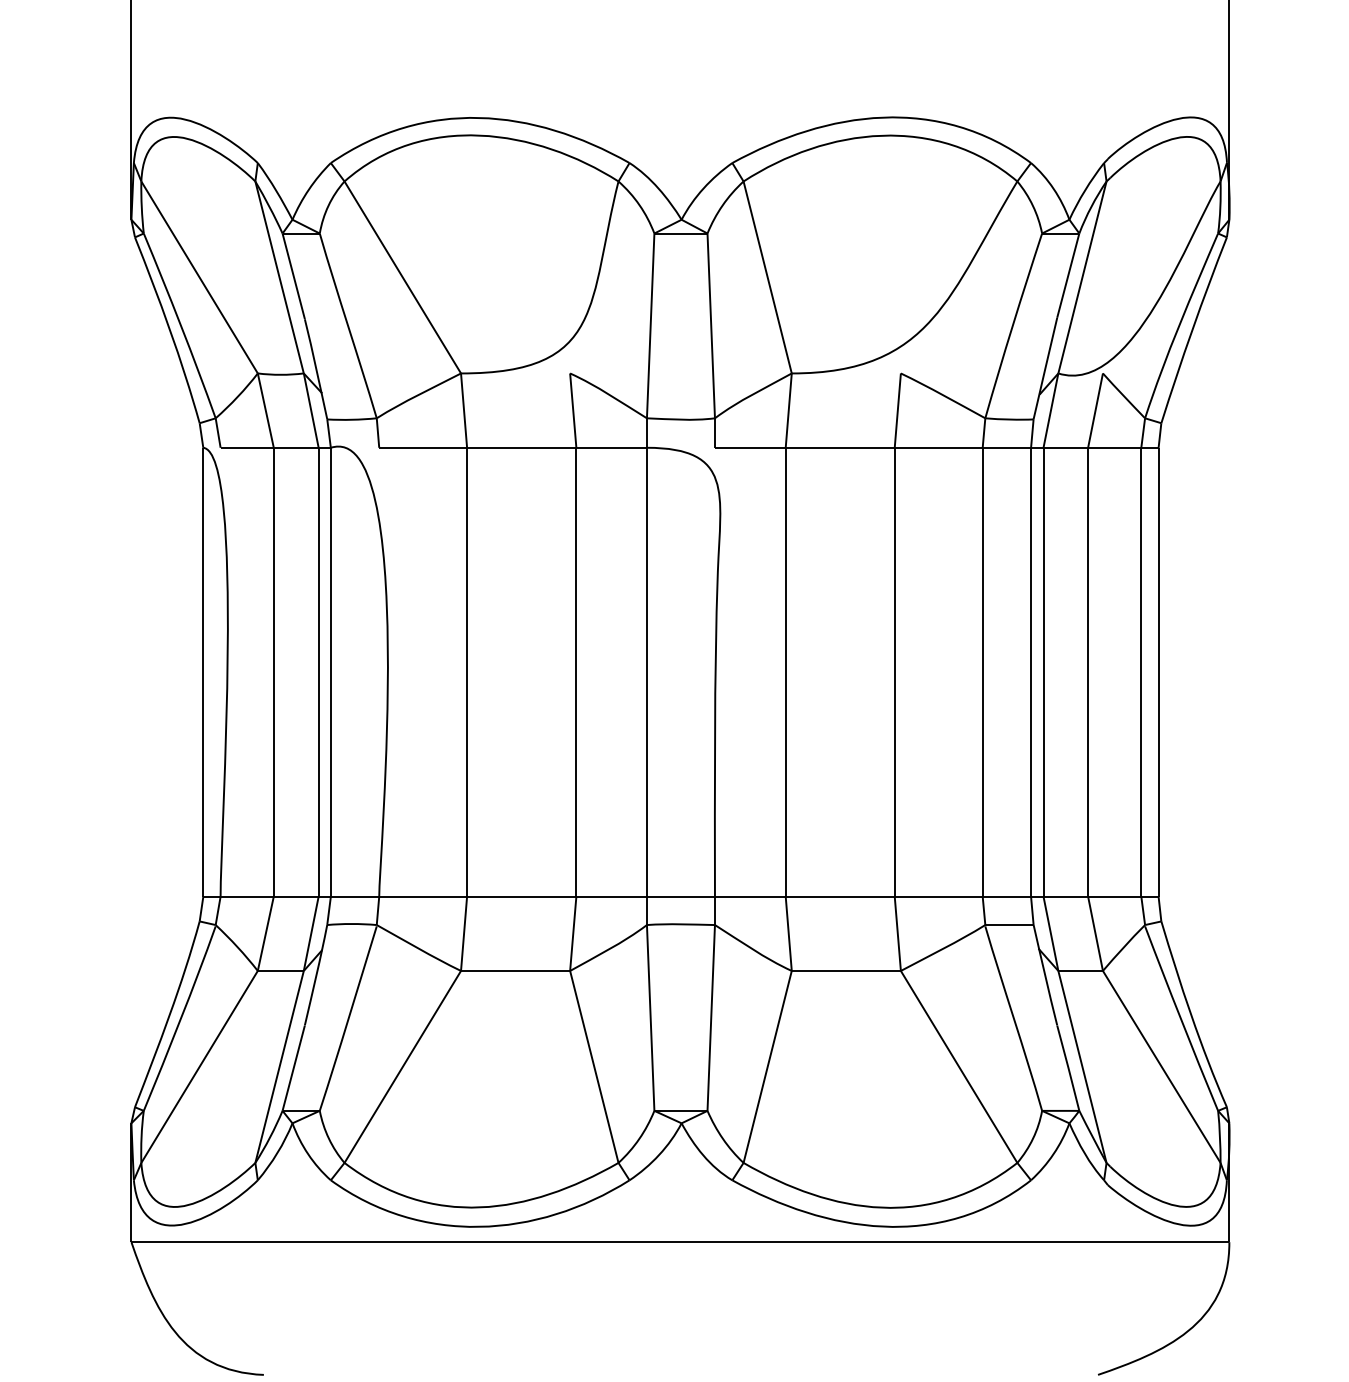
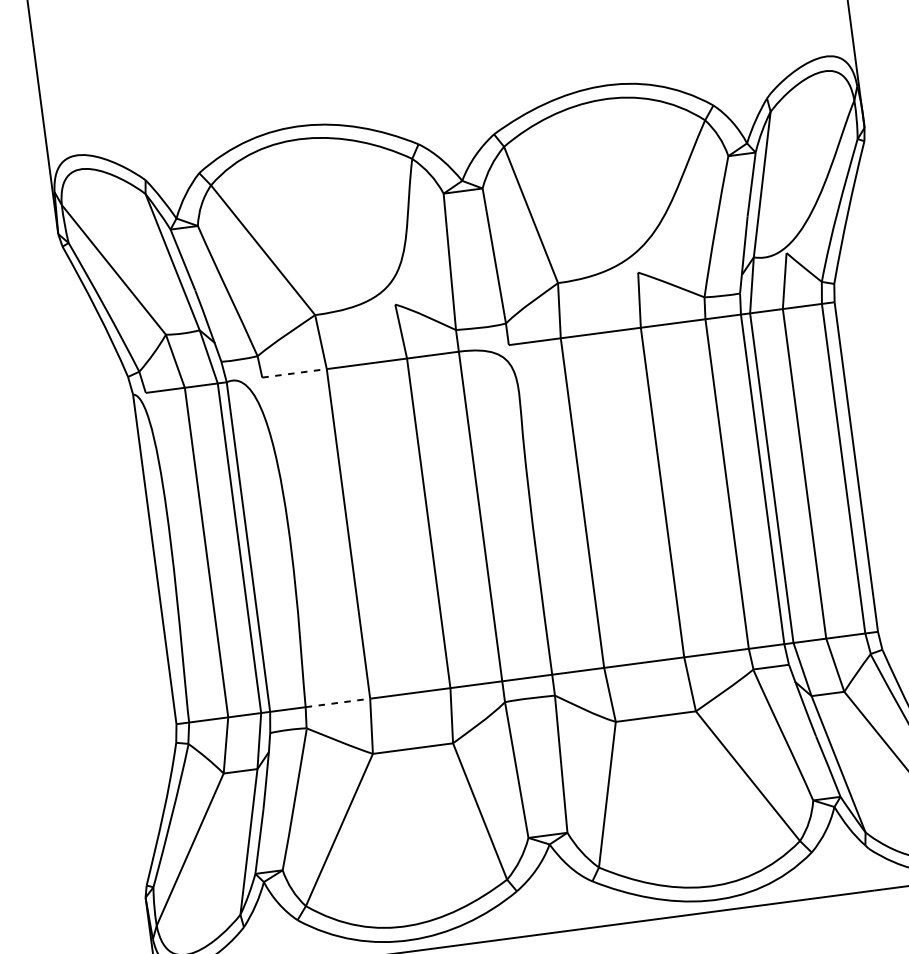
line: (423, 447) -> (294, 373), solid -> dashed
line: (423, 896) -> (338, 702), solid -> dashed

